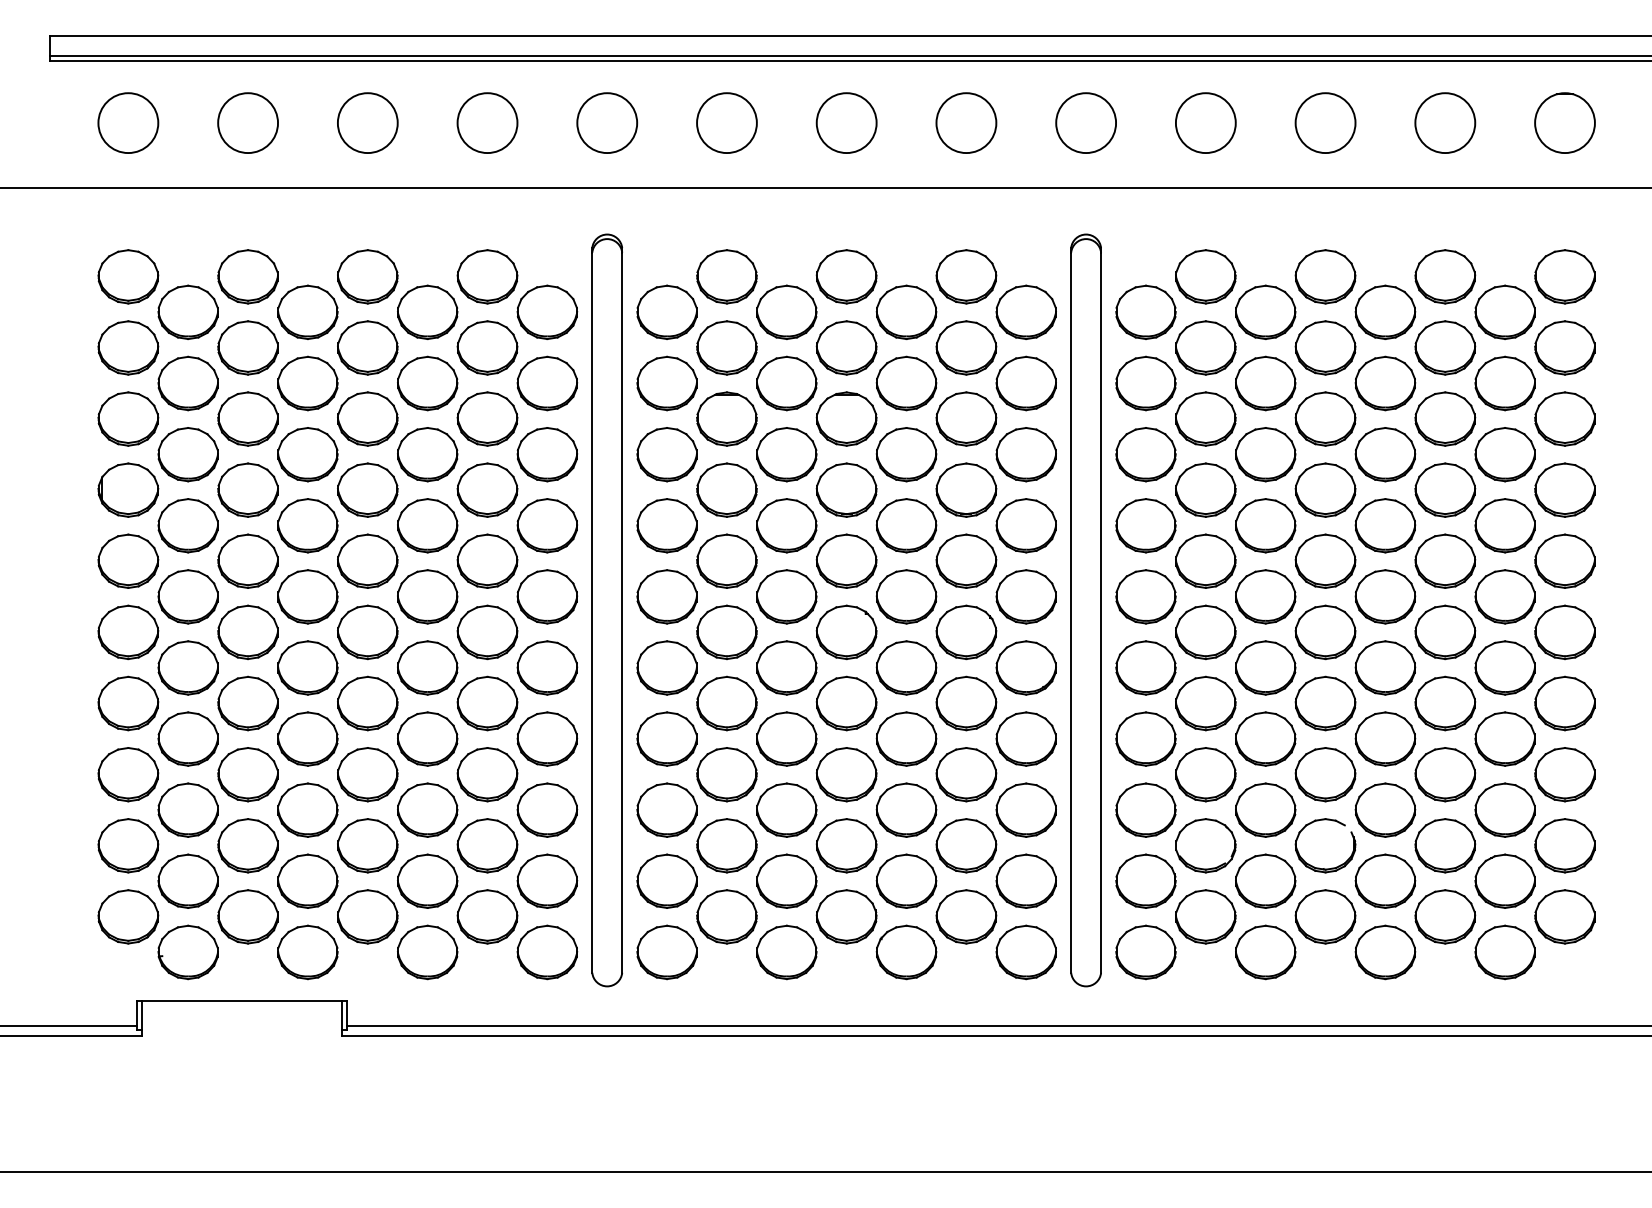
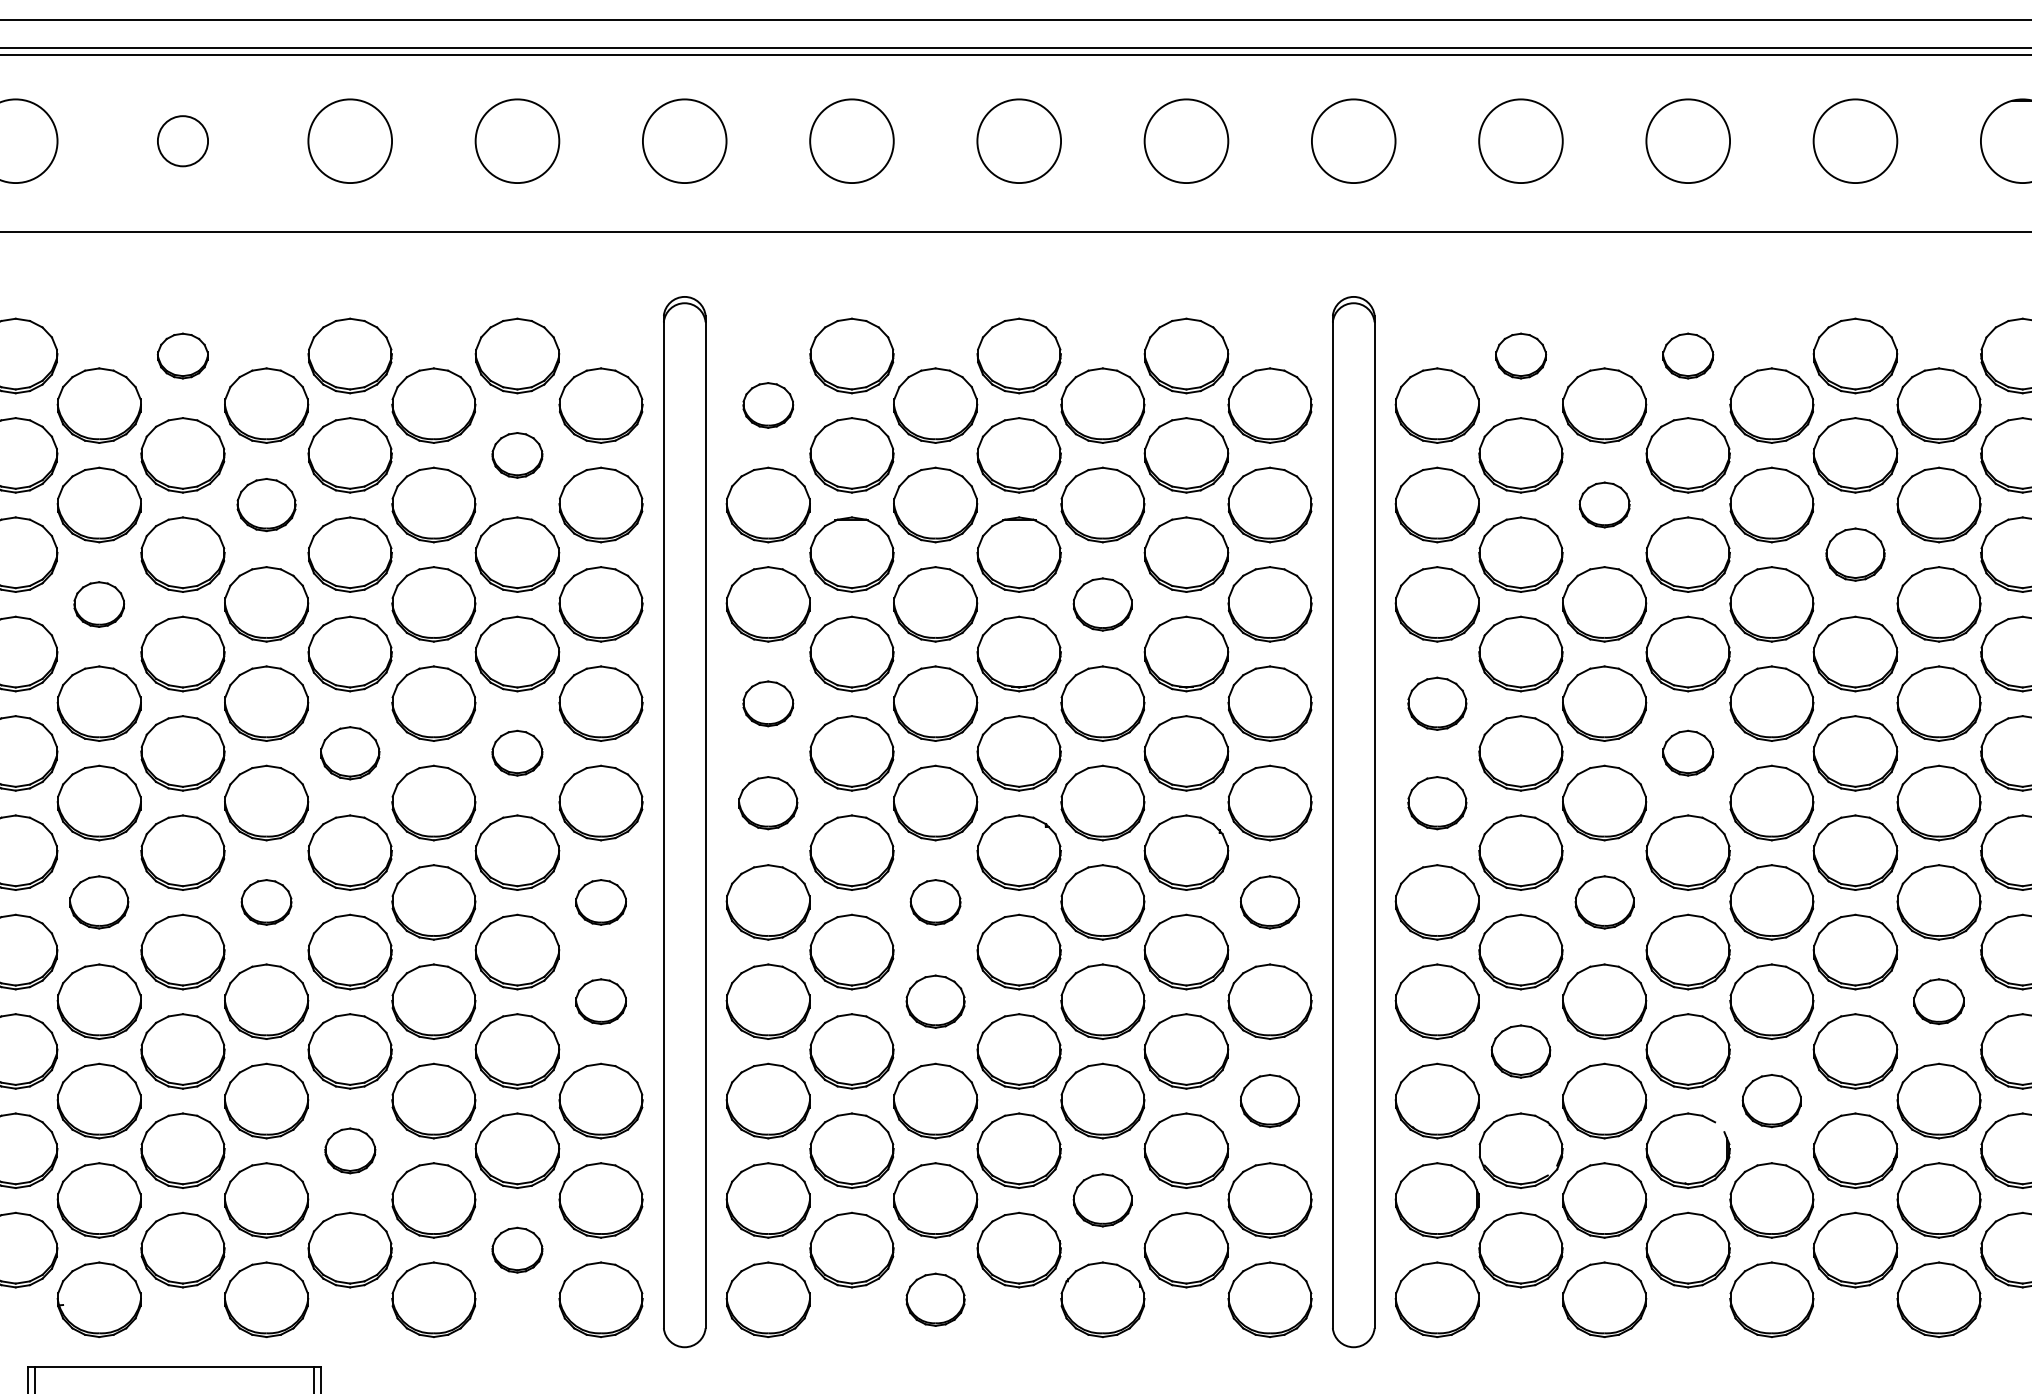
circle: (248, 123) -> (183, 141), size x0.6
part: (247, 276) -> (182, 355), size x0.6
part: (1205, 276) -> (1520, 355), size x0.6
part: (1325, 276) -> (1688, 355), size x0.6
part: (666, 311) -> (767, 404), size x0.6
part: (487, 347) -> (517, 454), size x0.6
part: (307, 383) -> (265, 504), size x0.7
part: (1265, 383) -> (1604, 504), size x0.6
part: (1445, 418) -> (1855, 553), size x0.7
part: (187, 454) -> (98, 604), size x0.6
part: (906, 454) -> (1102, 604), size x0.7
part: (666, 525) -> (767, 703), size x0.6
part: (1145, 525) -> (1436, 703), size x0.7
part: (367, 560) -> (349, 752), size x0.7
part: (487, 560) -> (517, 752), size x0.6
part: (1325, 560) -> (1688, 752), size x0.6
part: (666, 596) -> (767, 802), size x0.7
part: (1145, 596) -> (1436, 802), size x0.7
part: (187, 667) -> (98, 901), size x0.7
part: (307, 667) -> (265, 901), size x0.6
part: (547, 667) -> (601, 901), size x0.6
part: (786, 667) -> (935, 901), size x0.6
part: (1025, 667) -> (1269, 901), size x0.7
part: (1265, 667) -> (1604, 901), size x0.7
part: (547, 738) -> (601, 1000), size x0.6
part: (786, 738) -> (935, 1000), size x0.7
part: (1504, 738) -> (1938, 1000), size x0.6
part: (1205, 774) -> (1520, 1051), size x0.7
part: (1025, 809) -> (1269, 1100), size x0.7
part: (1385, 809) -> (1771, 1100), size x0.7
part: (367, 845) -> (349, 1150), size x0.6
part: (906, 880) -> (1102, 1199), size x0.7
part: (487, 916) -> (517, 1249), size x0.6
part: (786, 952) -> (935, 1299), size x0.7

